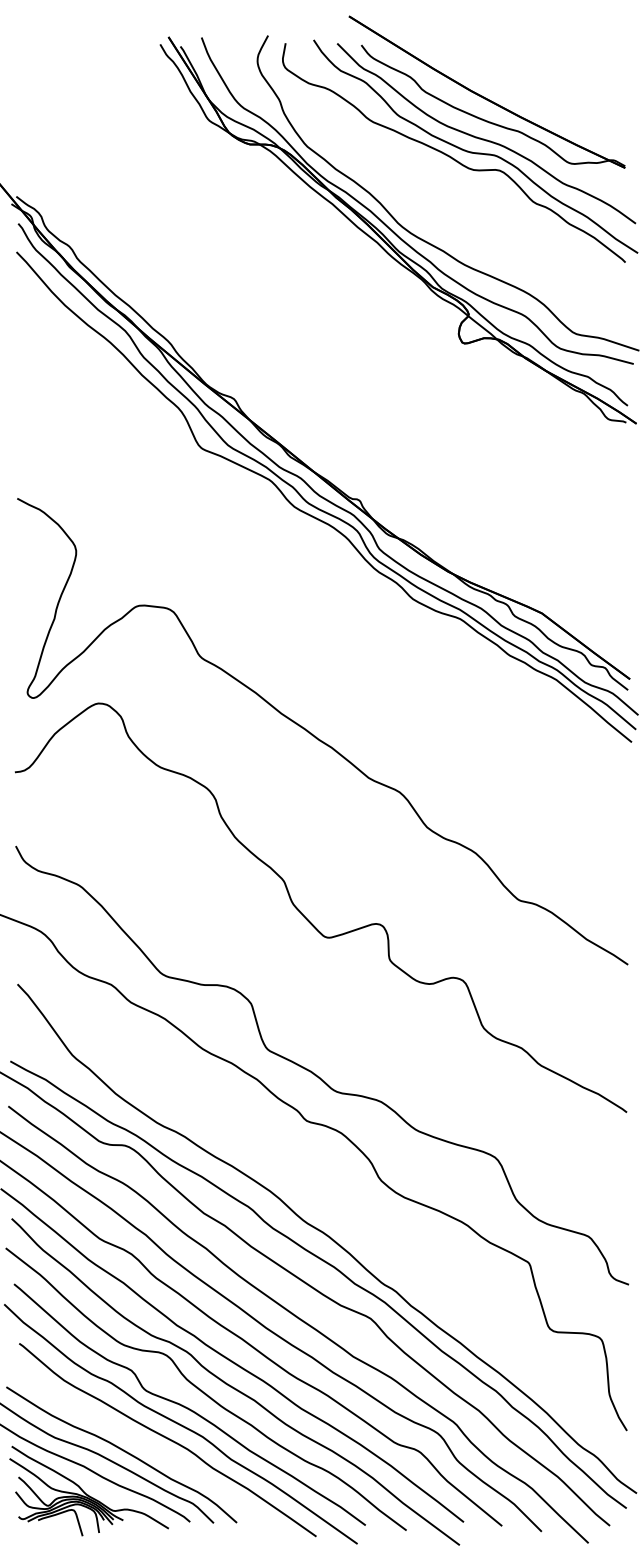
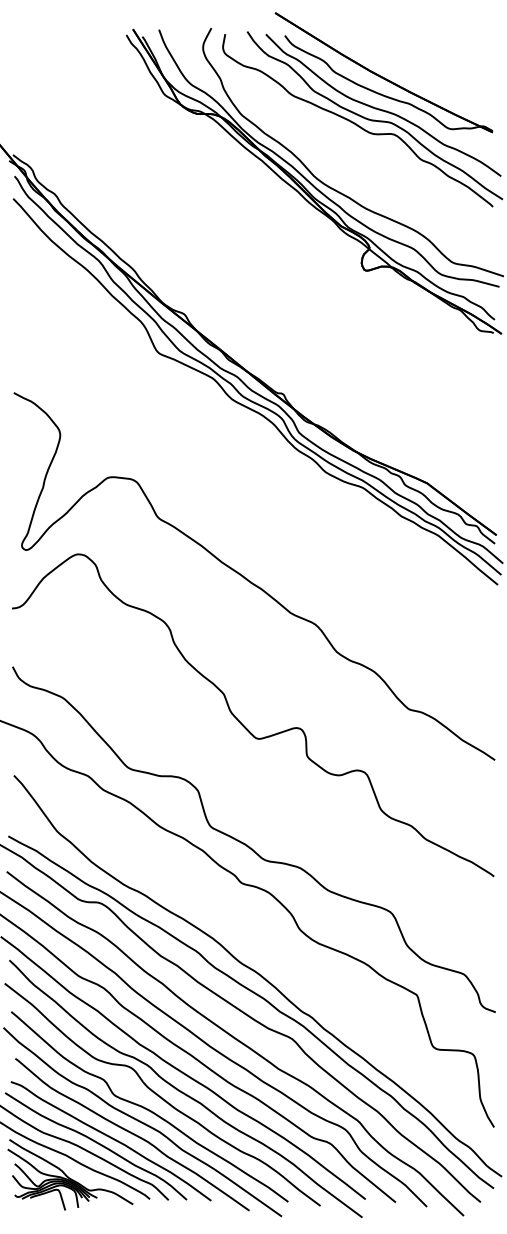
curve: (141, 1445) -> (111, 1138), added

